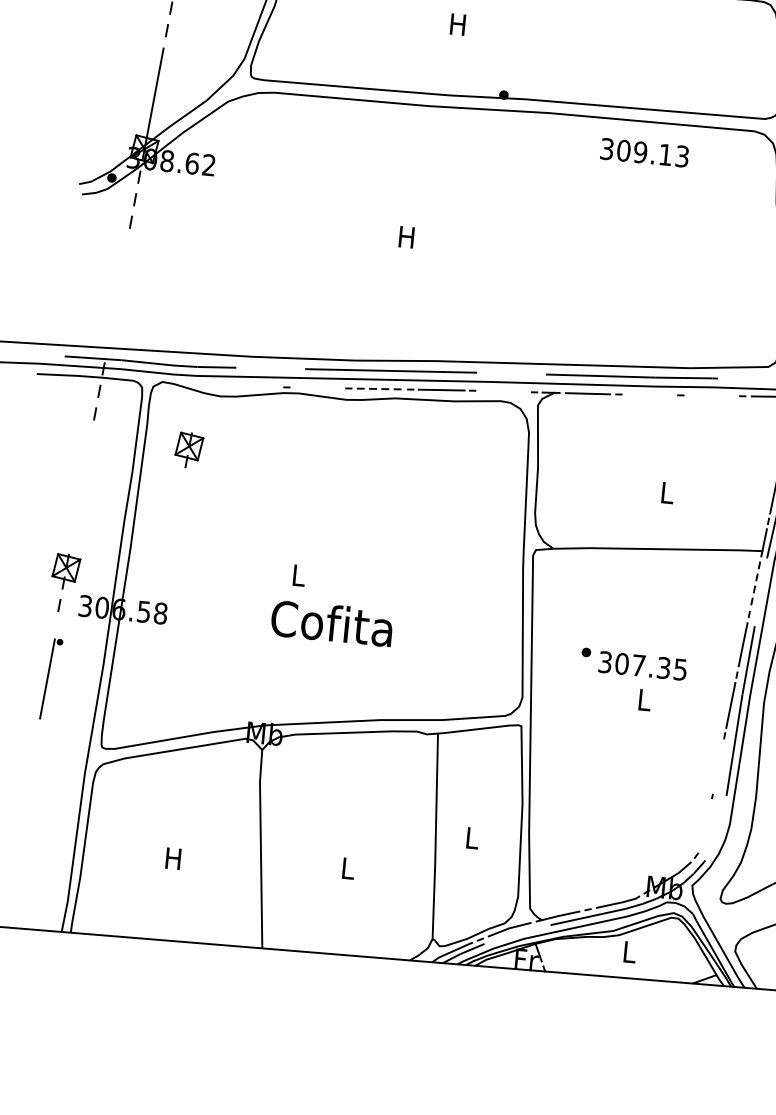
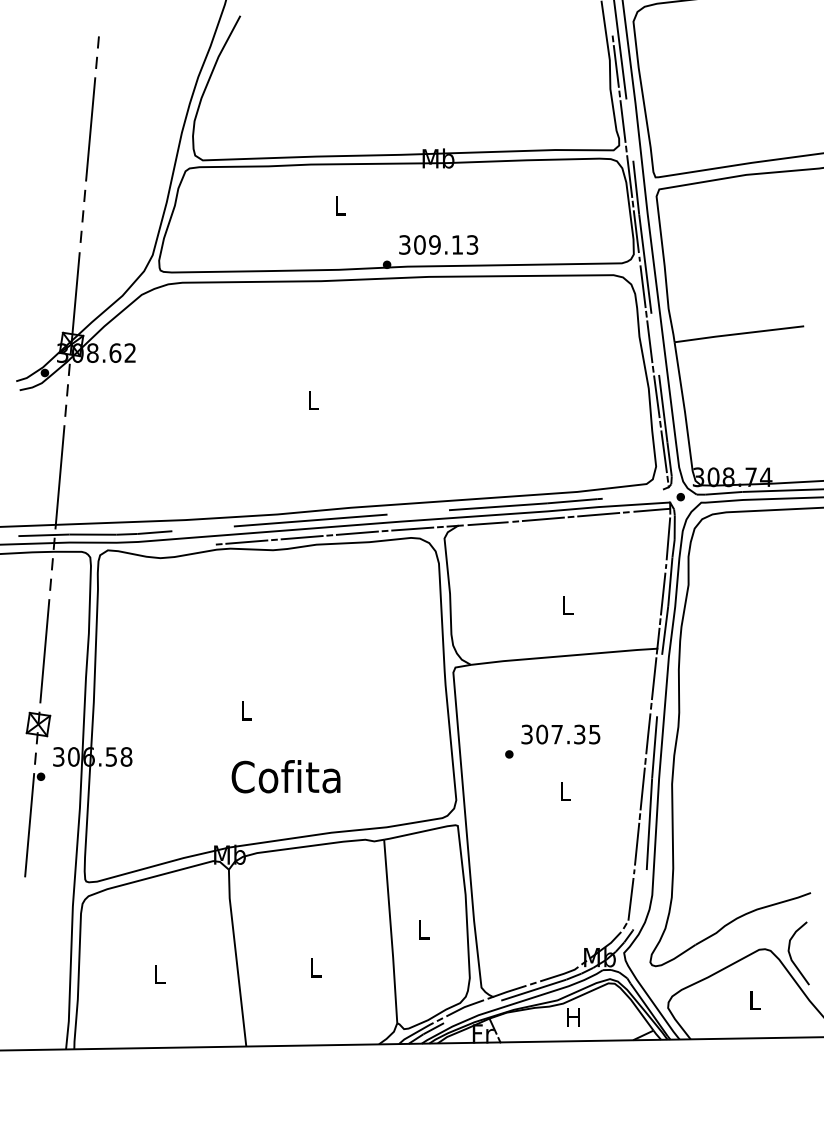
text: (457, 24) -> (339, 205), H -> L
text: (644, 152) -> (438, 244), moved
text: (406, 237) -> (312, 400), H -> L
line: (116, 295) -> (59, 477), added
line: (317, 387) -> (246, 541), added
line: (380, 388) -> (302, 537), dashed -> solid
line: (503, 390) -> (412, 528), added
line: (648, 395) -> (542, 519), added
line: (711, 395) -> (598, 514), added
part: (189, 449) -> (137, 608), removed
line: (81, 487) -> (44, 651), added
line: (755, 583) -> (654, 678), dashed -> solid
text: (331, 623) -> (285, 776), moved
text: (642, 665) -> (560, 734), moved
part: (51, 678) -> (34, 824), size x1.43
line: (719, 765) -> (637, 843), added
line: (705, 825) -> (630, 898), added
text: (173, 858) -> (159, 974), H -> L
text: (629, 951) -> (573, 1017), L -> H

